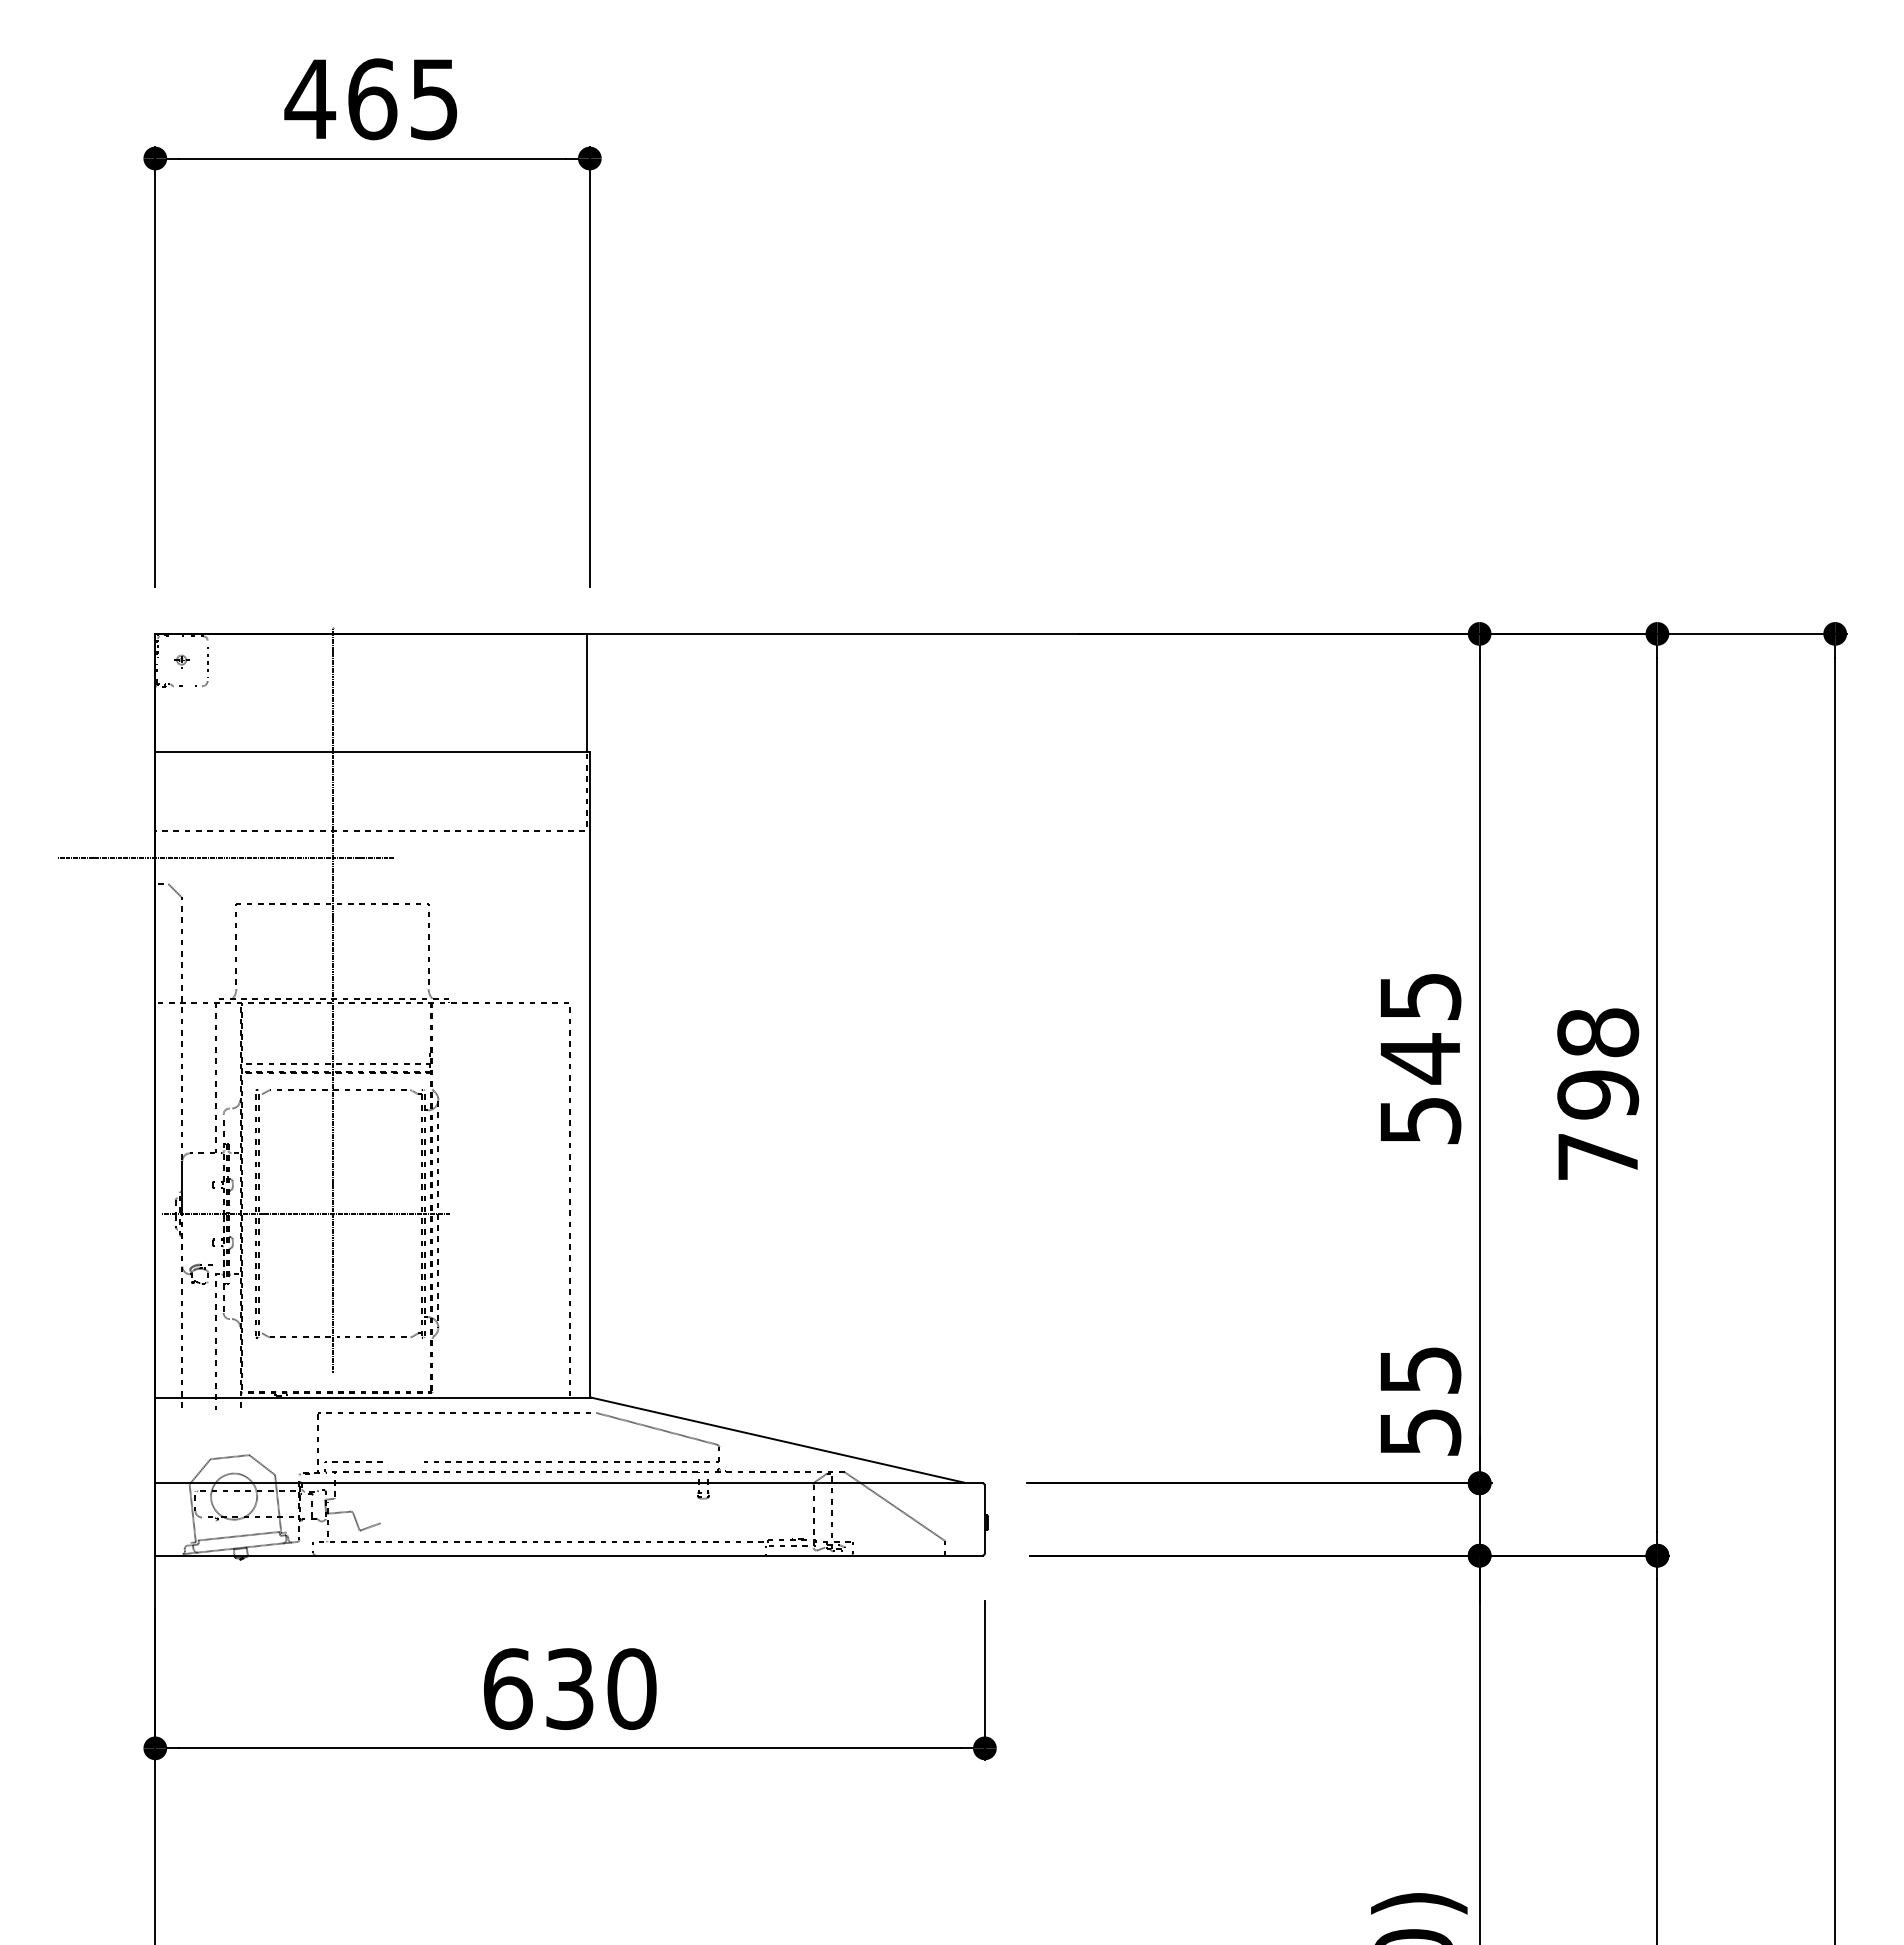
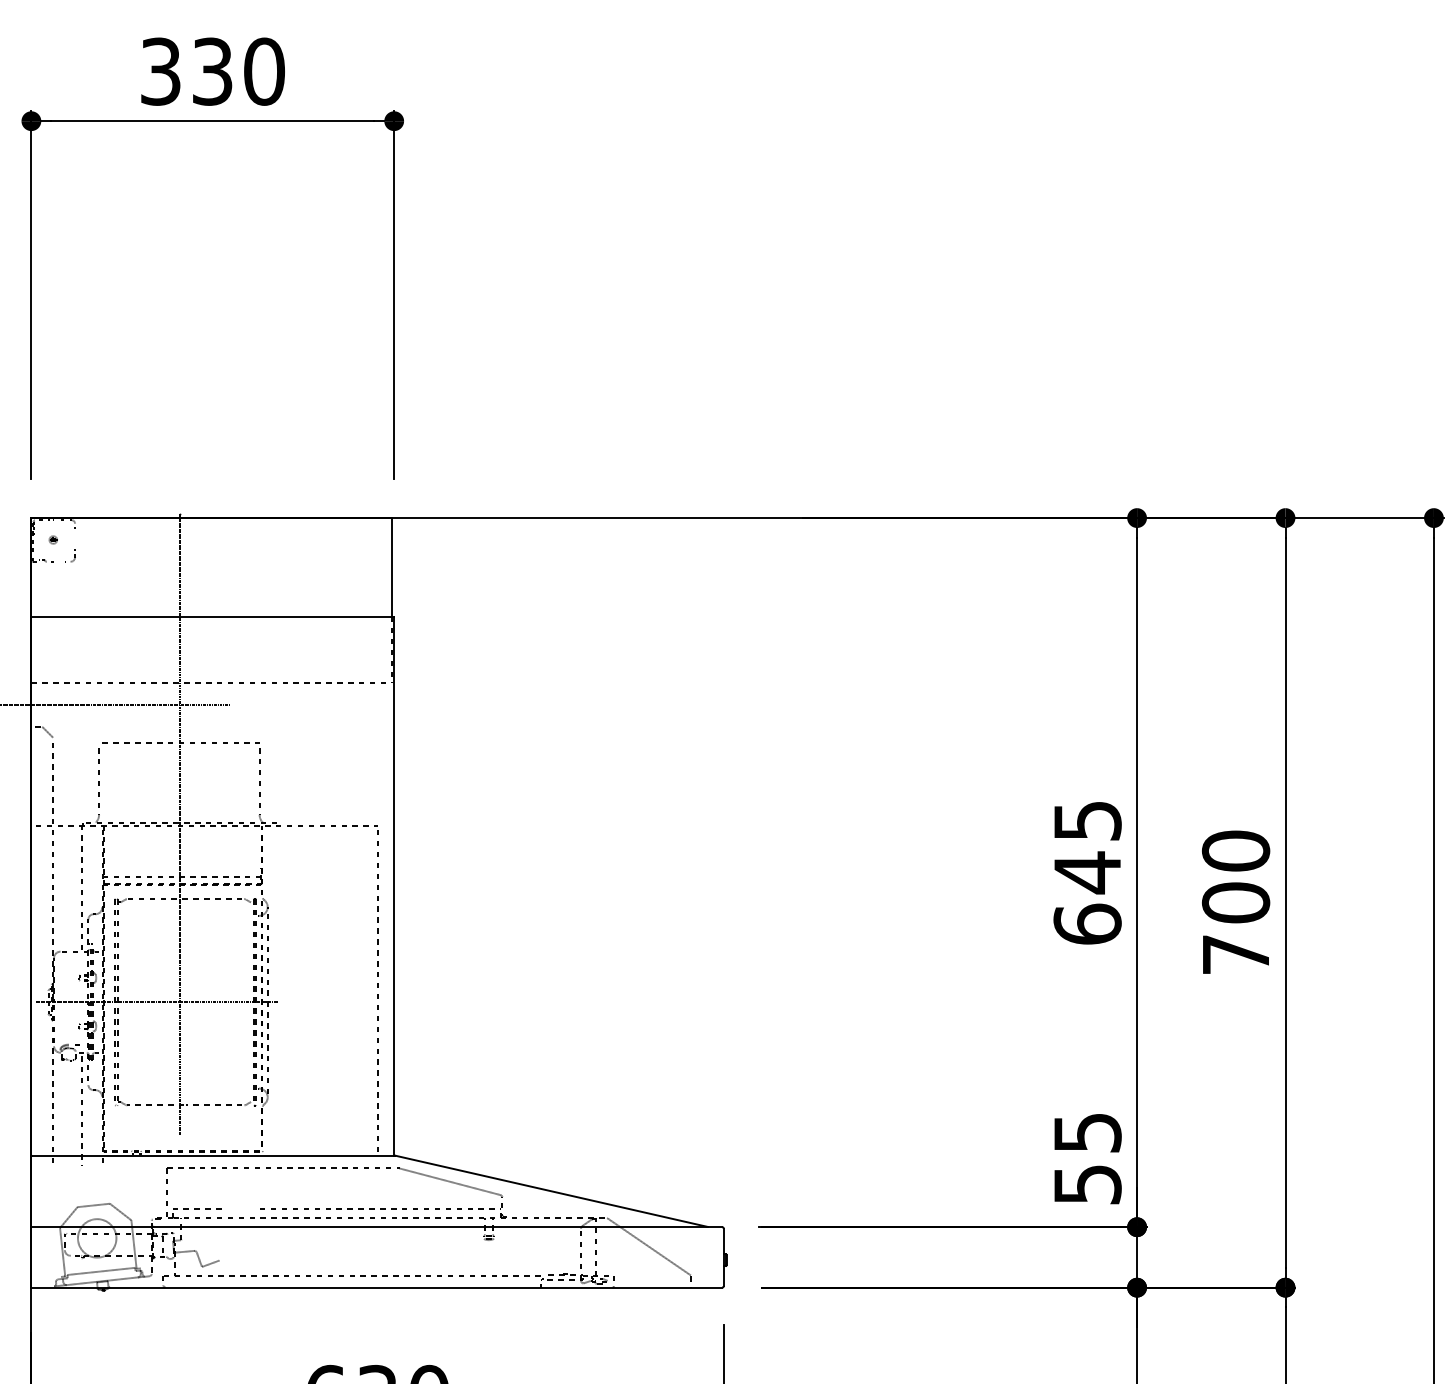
text: (371, 99) -> (211, 71), 465 -> 330
text: (1598, 1063) -> (1236, 876), 798 -> 700
text: (1420, 1119) -> (1087, 923), 545 -> 645

